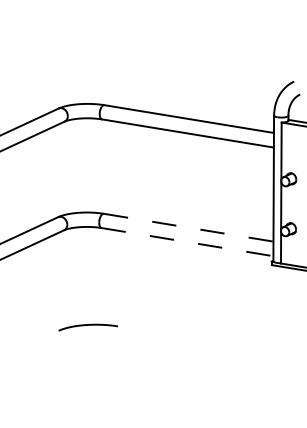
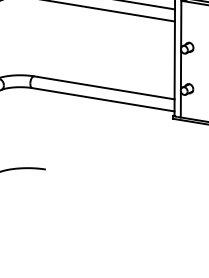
line: (188, 227) -> (104, 87), dashed -> solid
line: (188, 242) -> (104, 100), dashed -> solid

